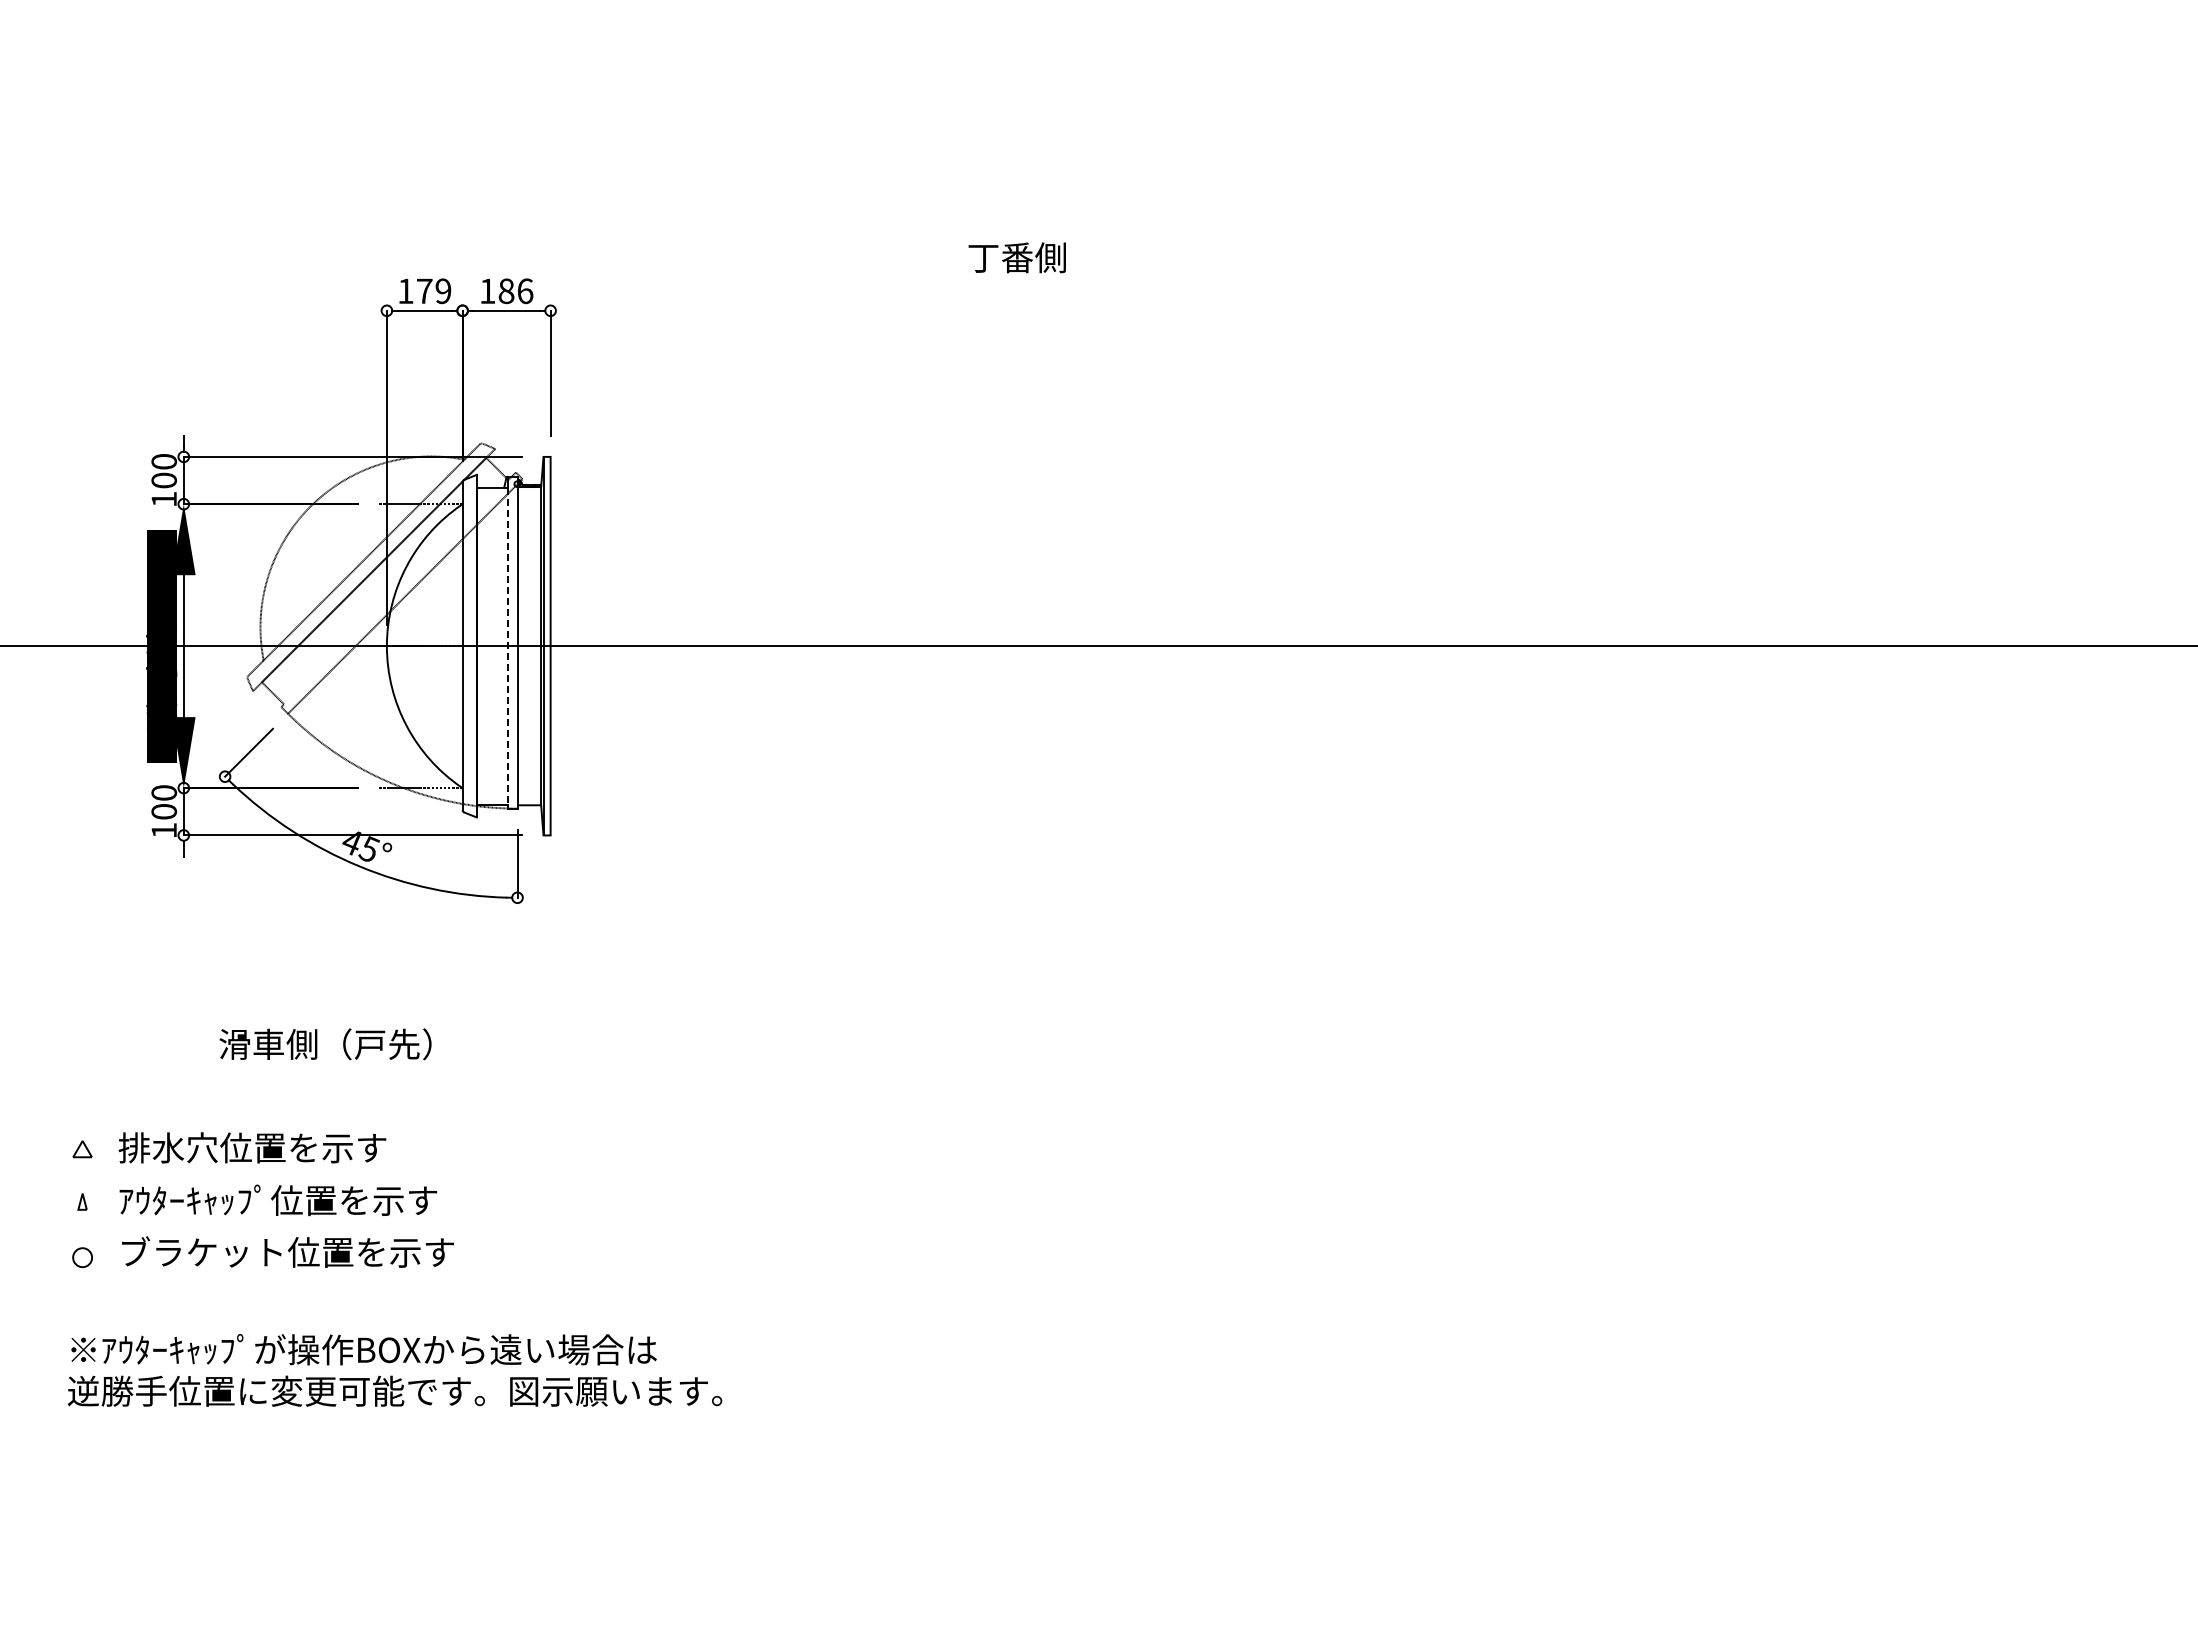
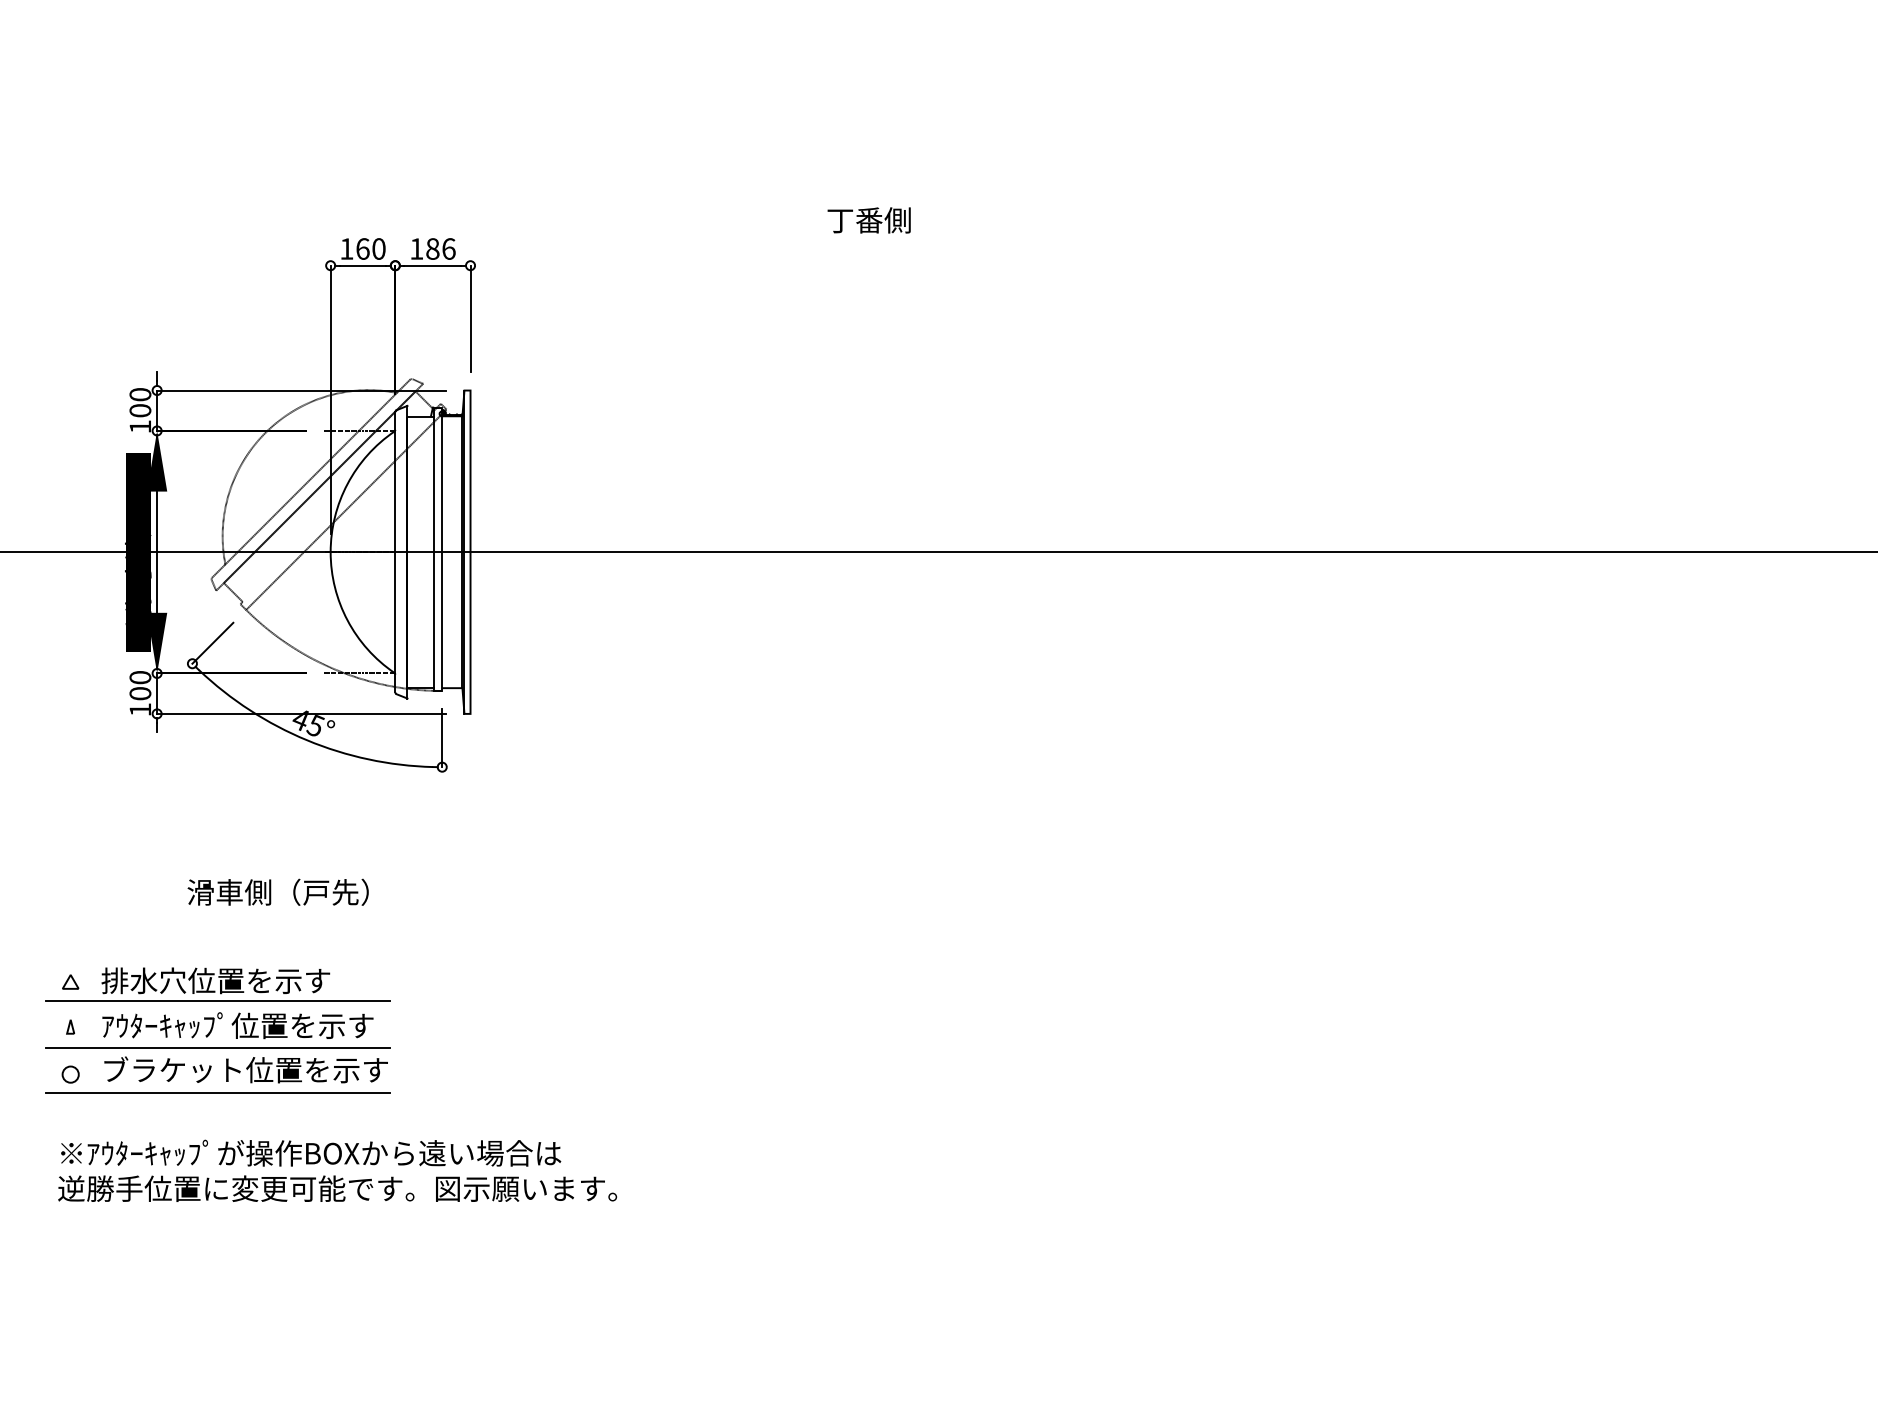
text: (434, 291) -> (371, 249), 179 -> 160
line: (508, 646) -> (434, 552), dashed -> solid
line: (255, 1171) -> (218, 1001), added
line: (255, 1226) -> (218, 1047), added
line: (255, 1279) -> (218, 1093), added

